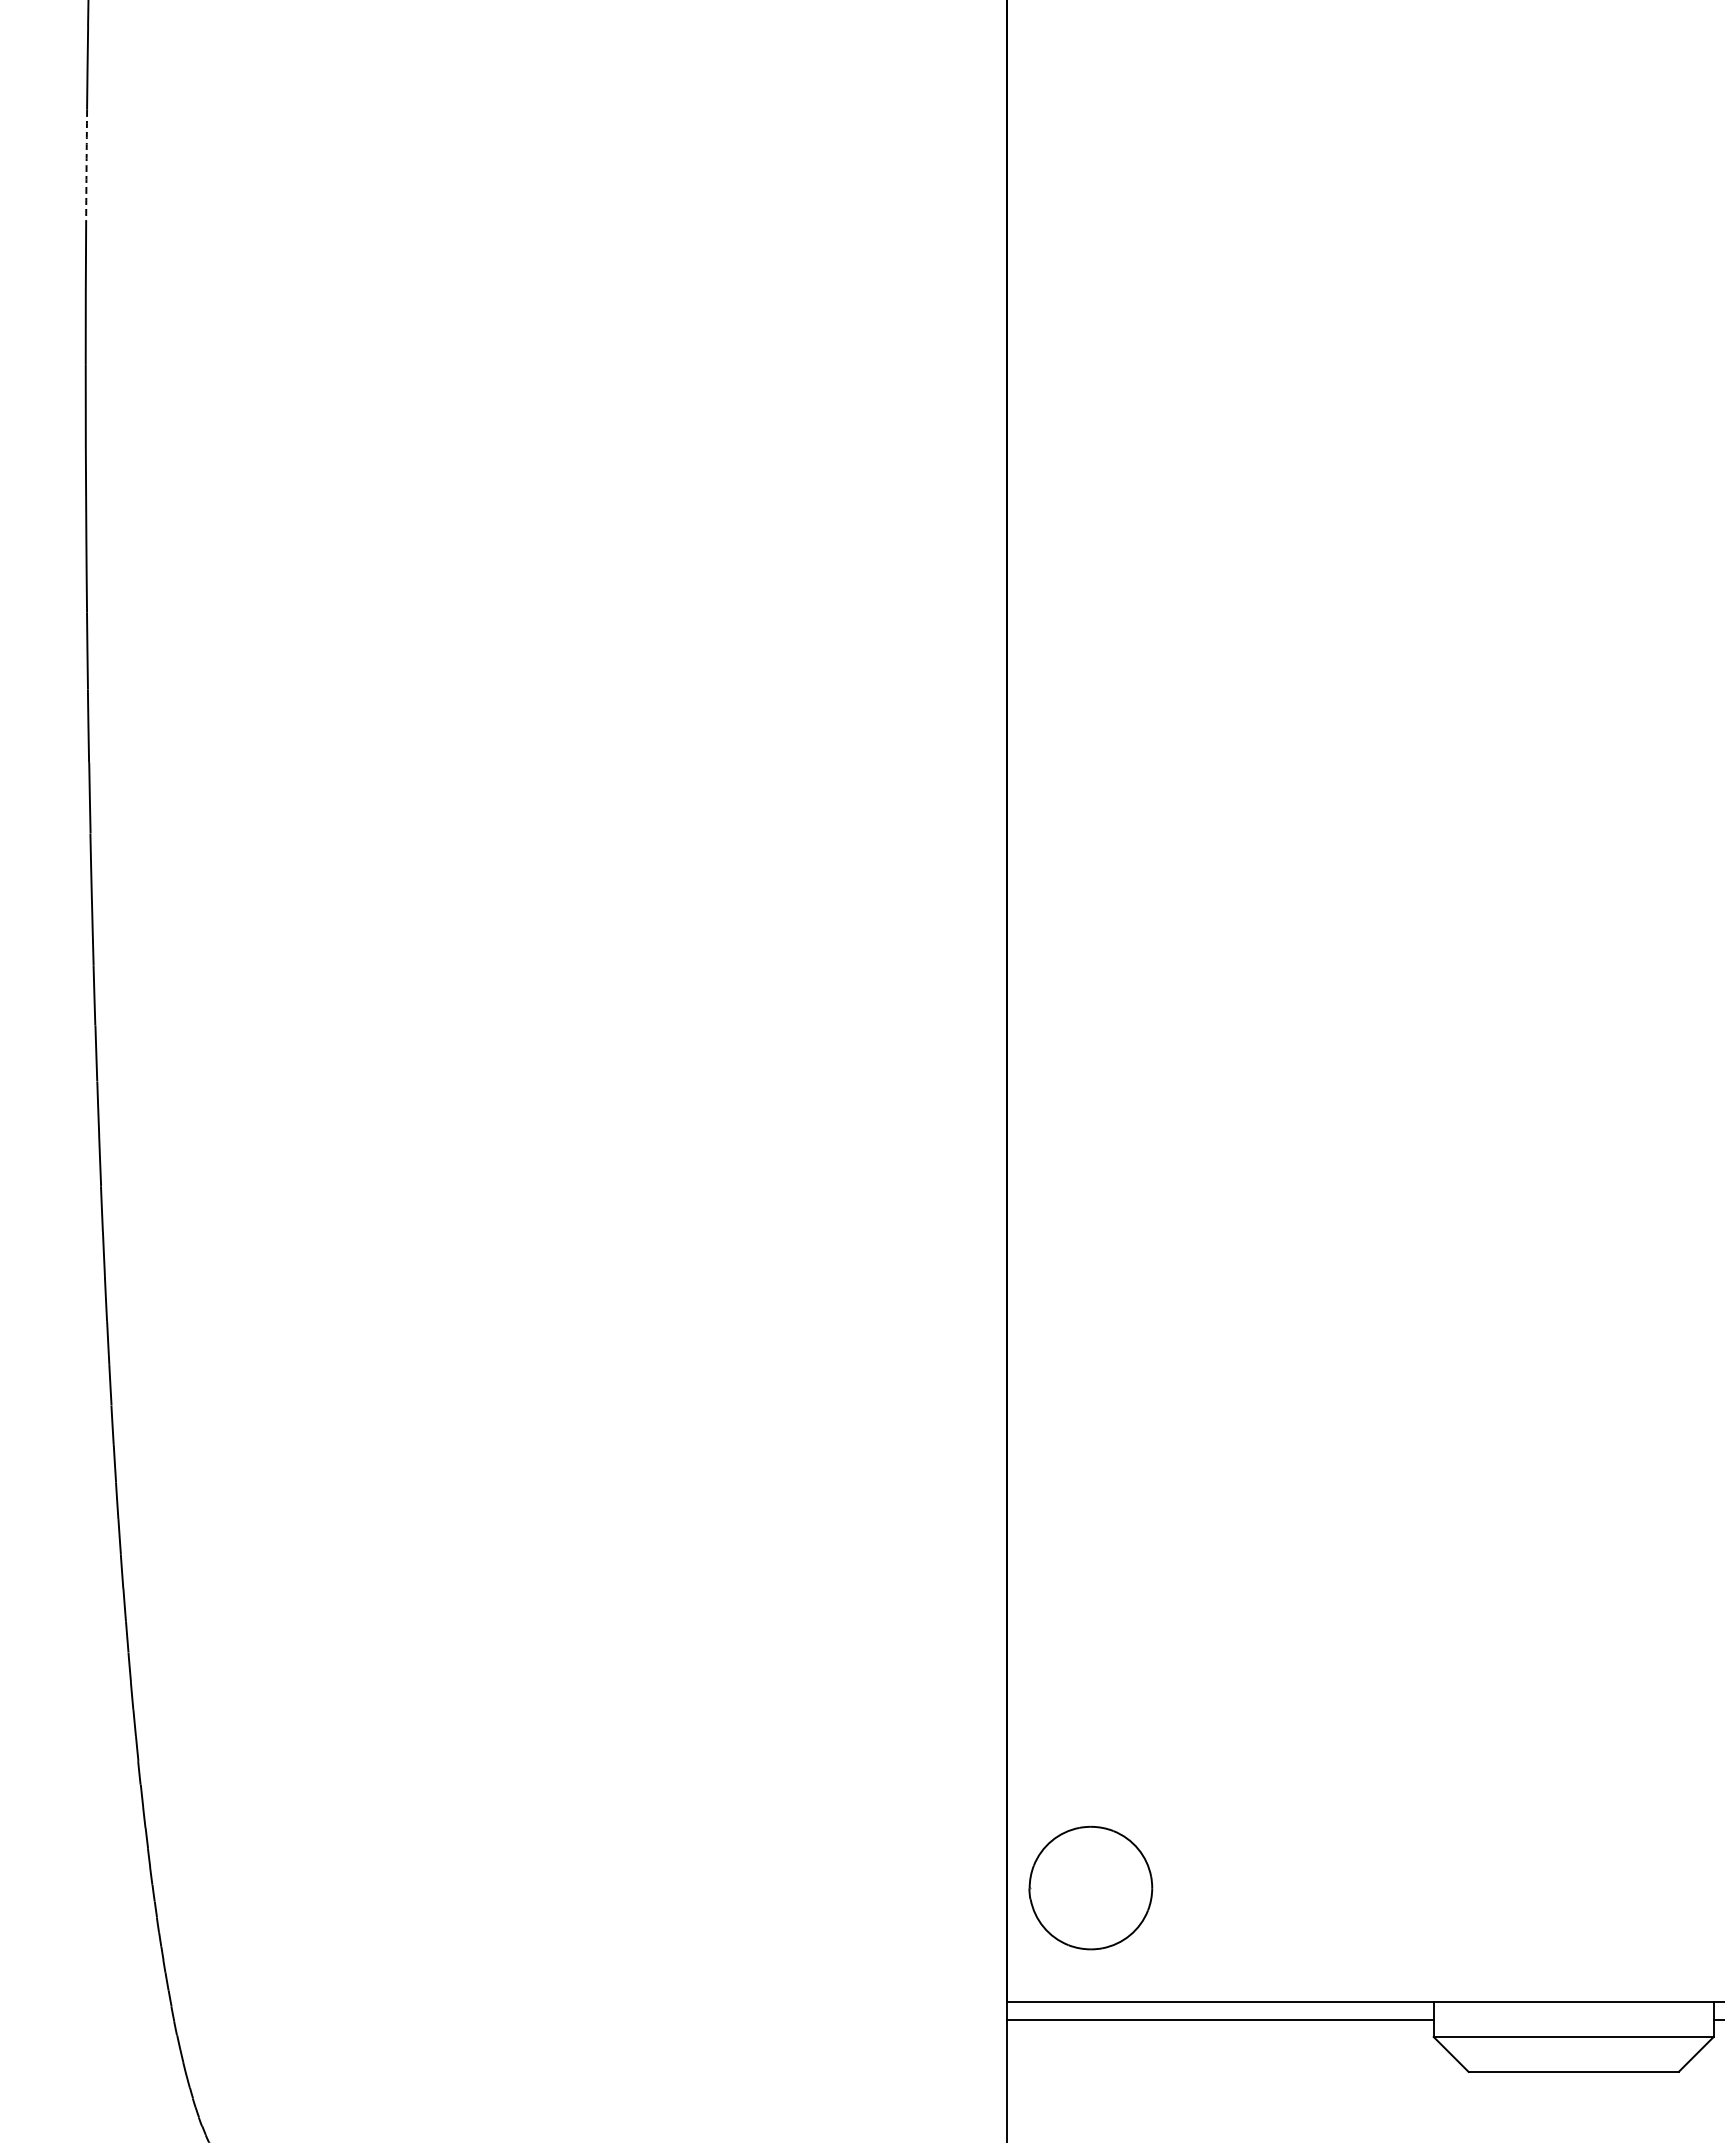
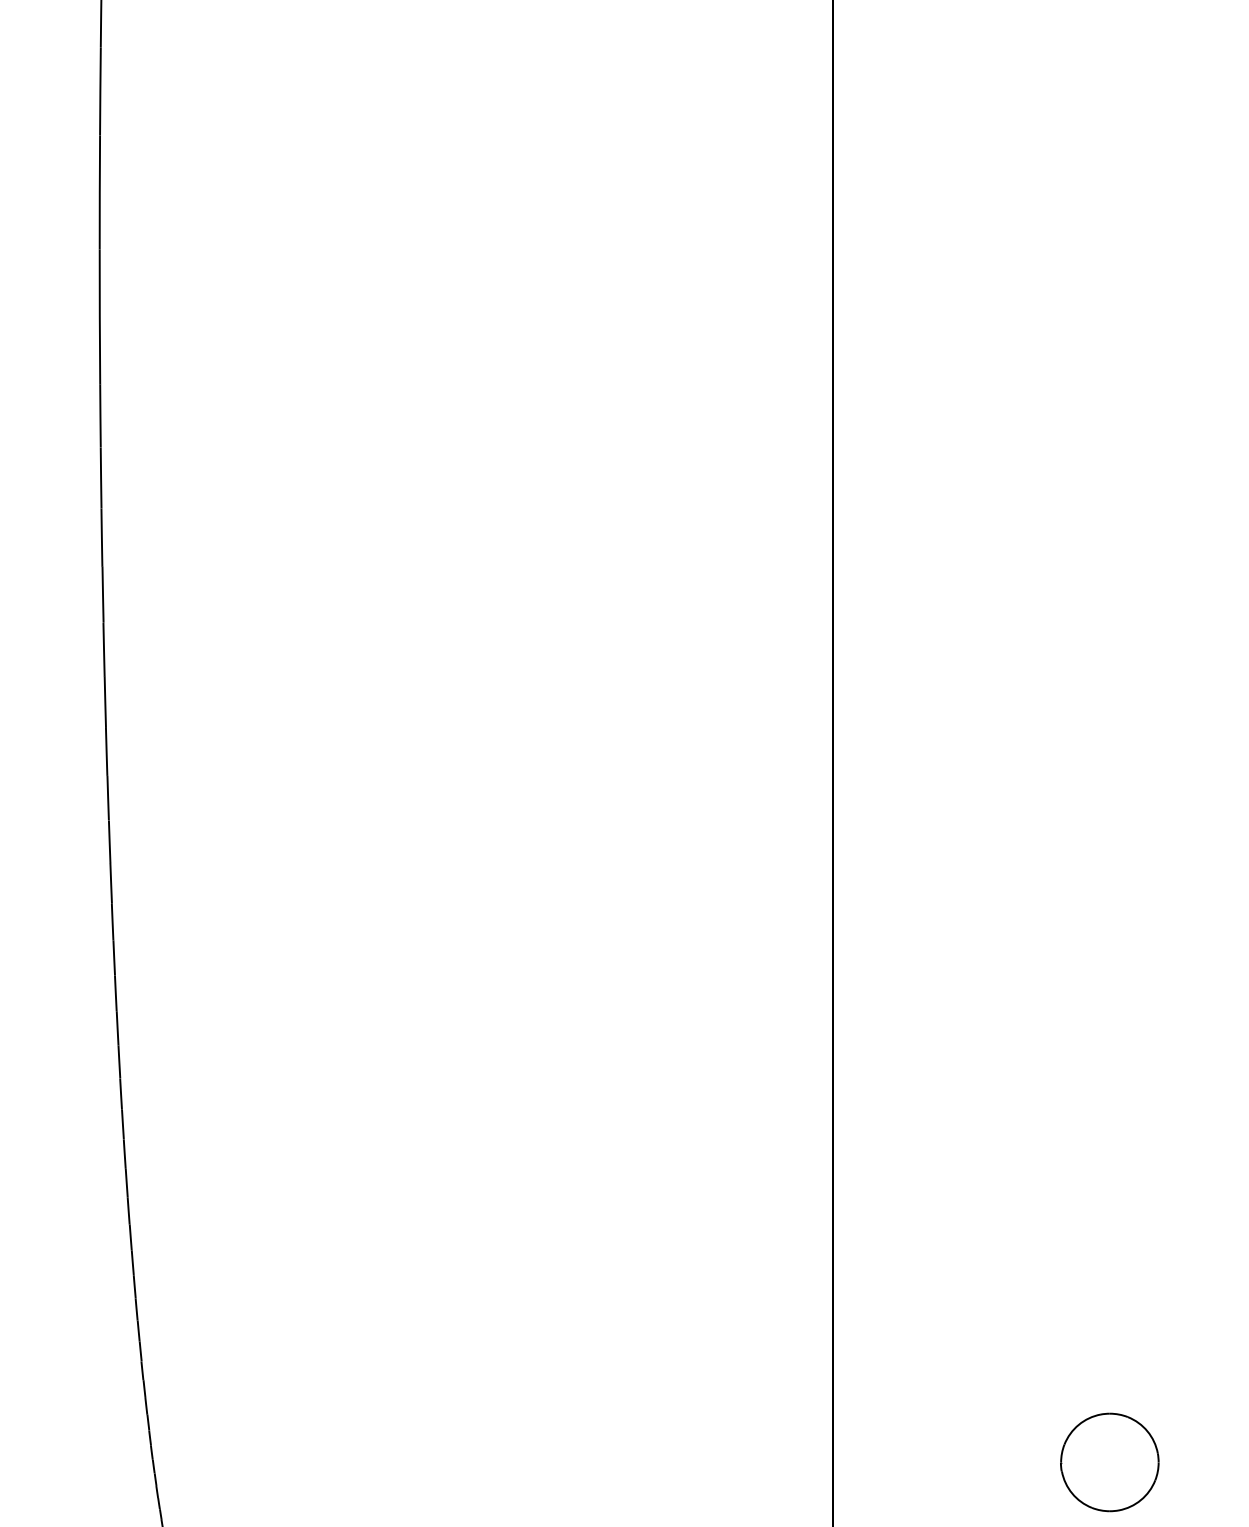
arc: (86, 165) -> (100, 91), dashed -> solid
part: (1090, 1887) -> (1109, 1461), moved

